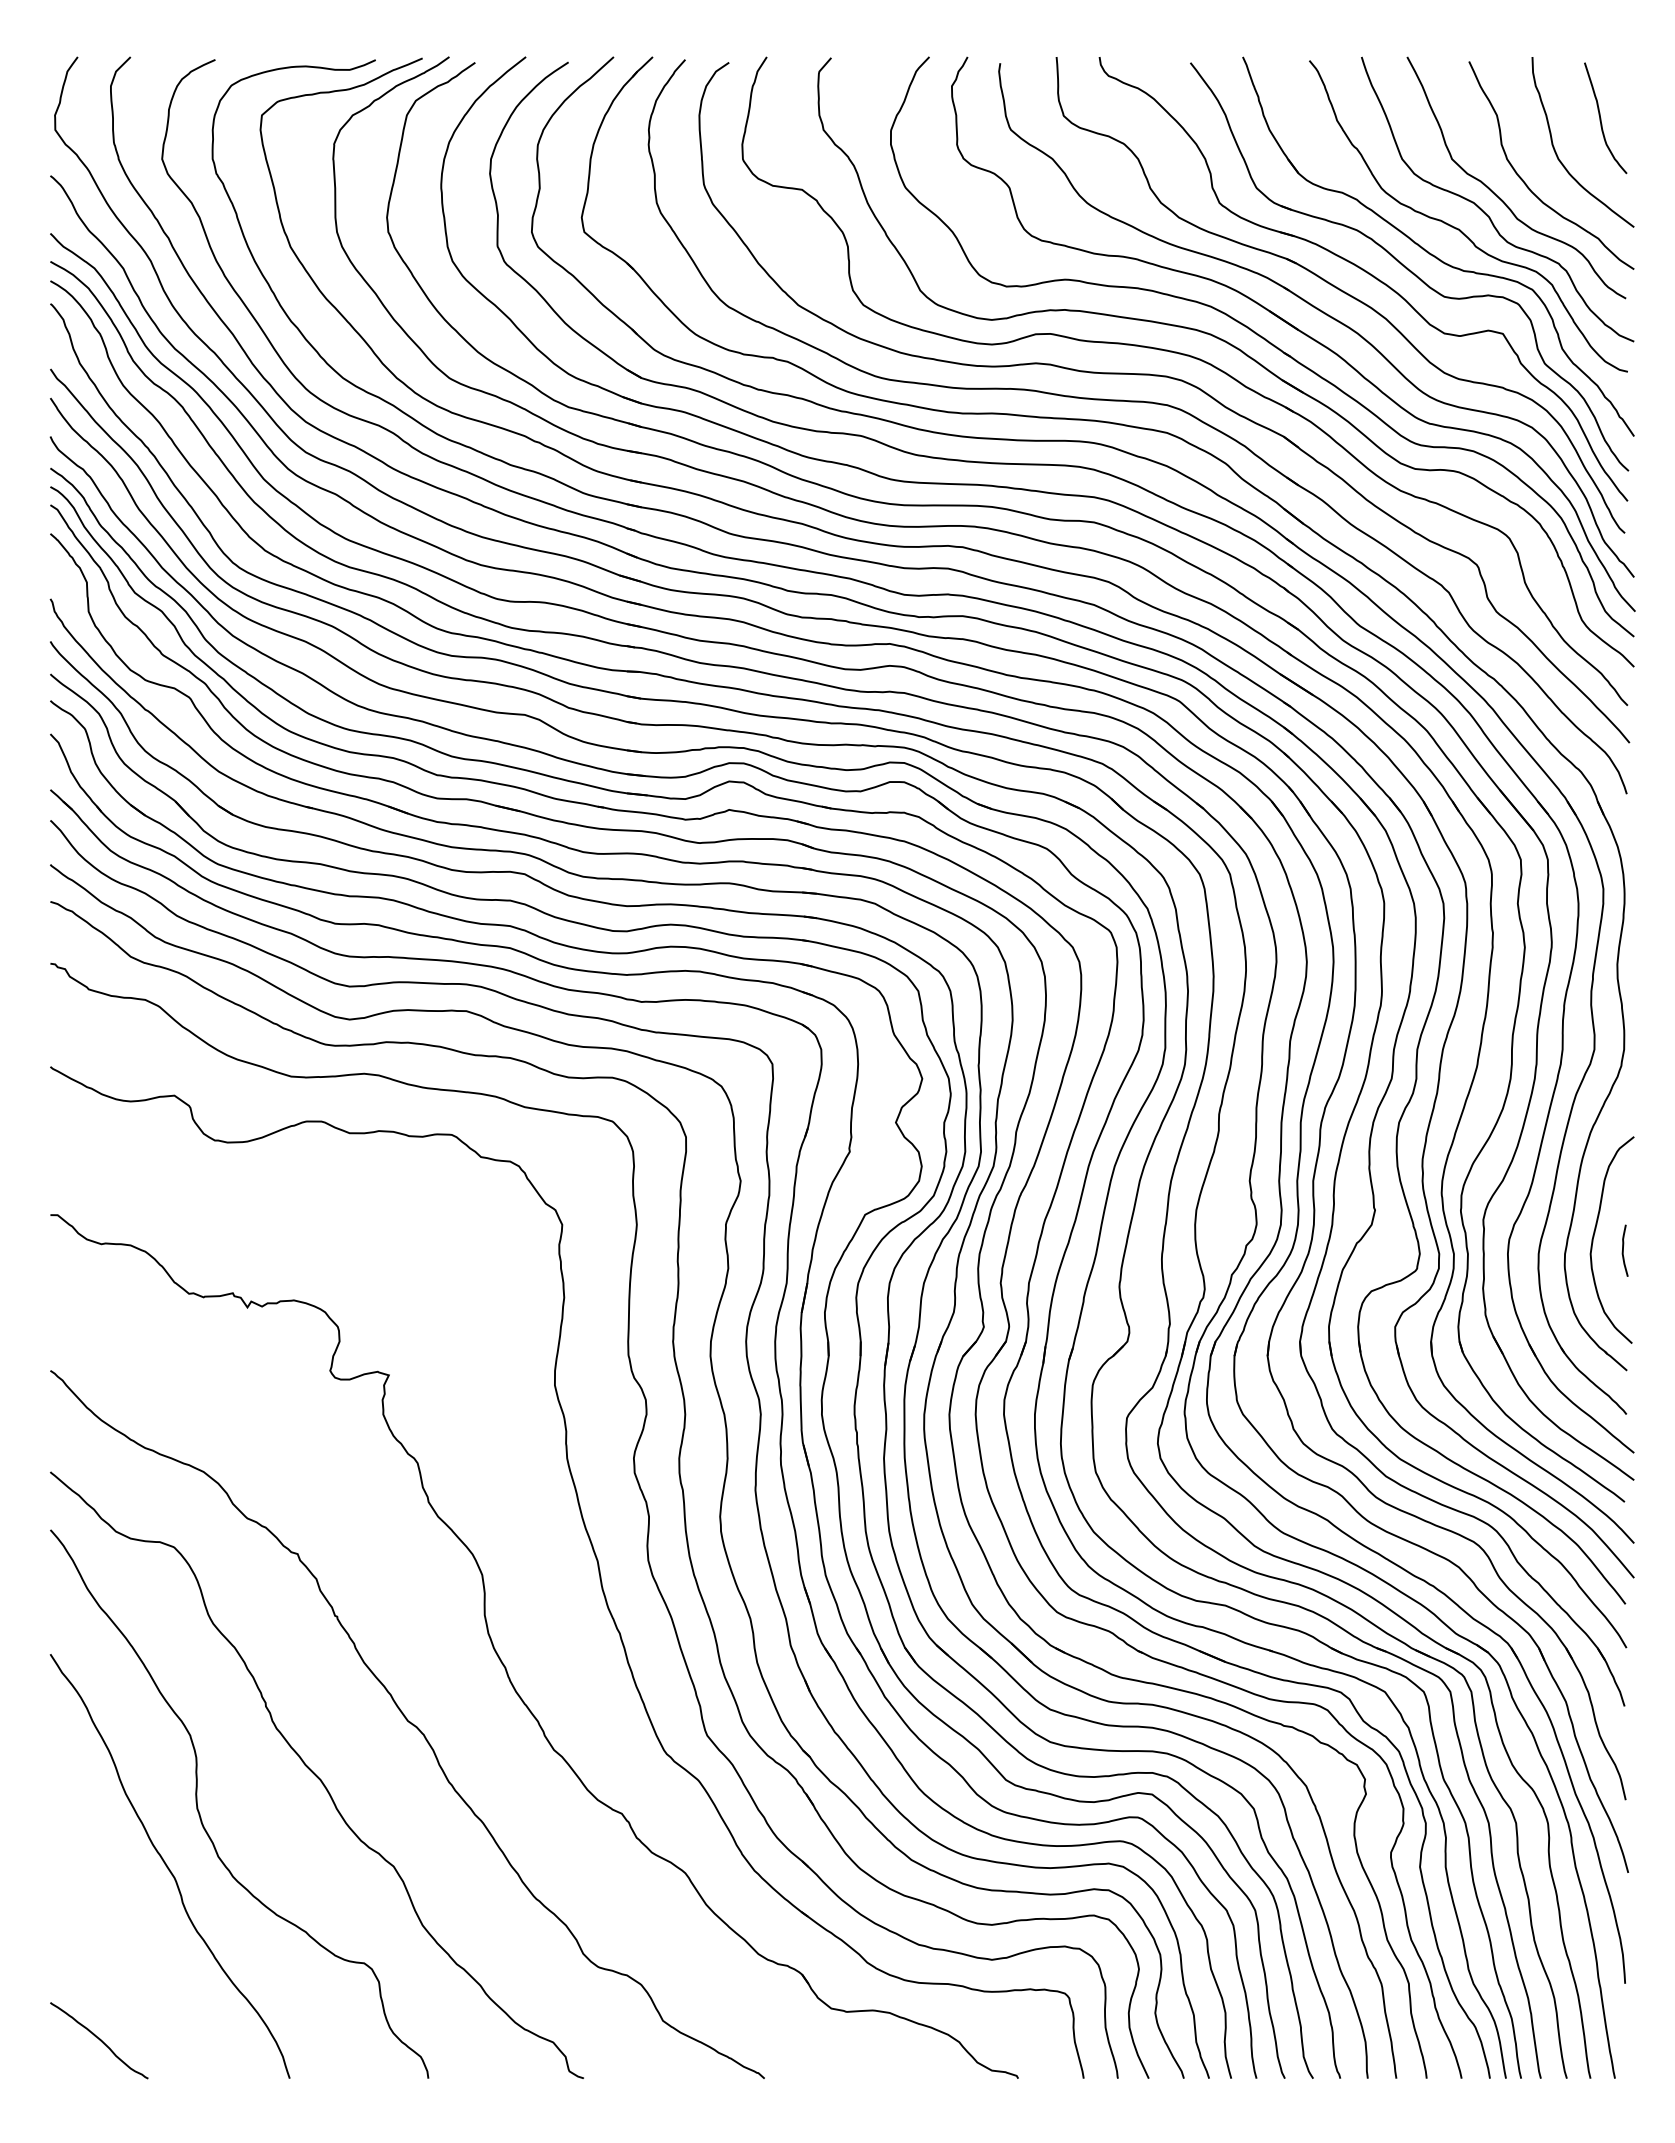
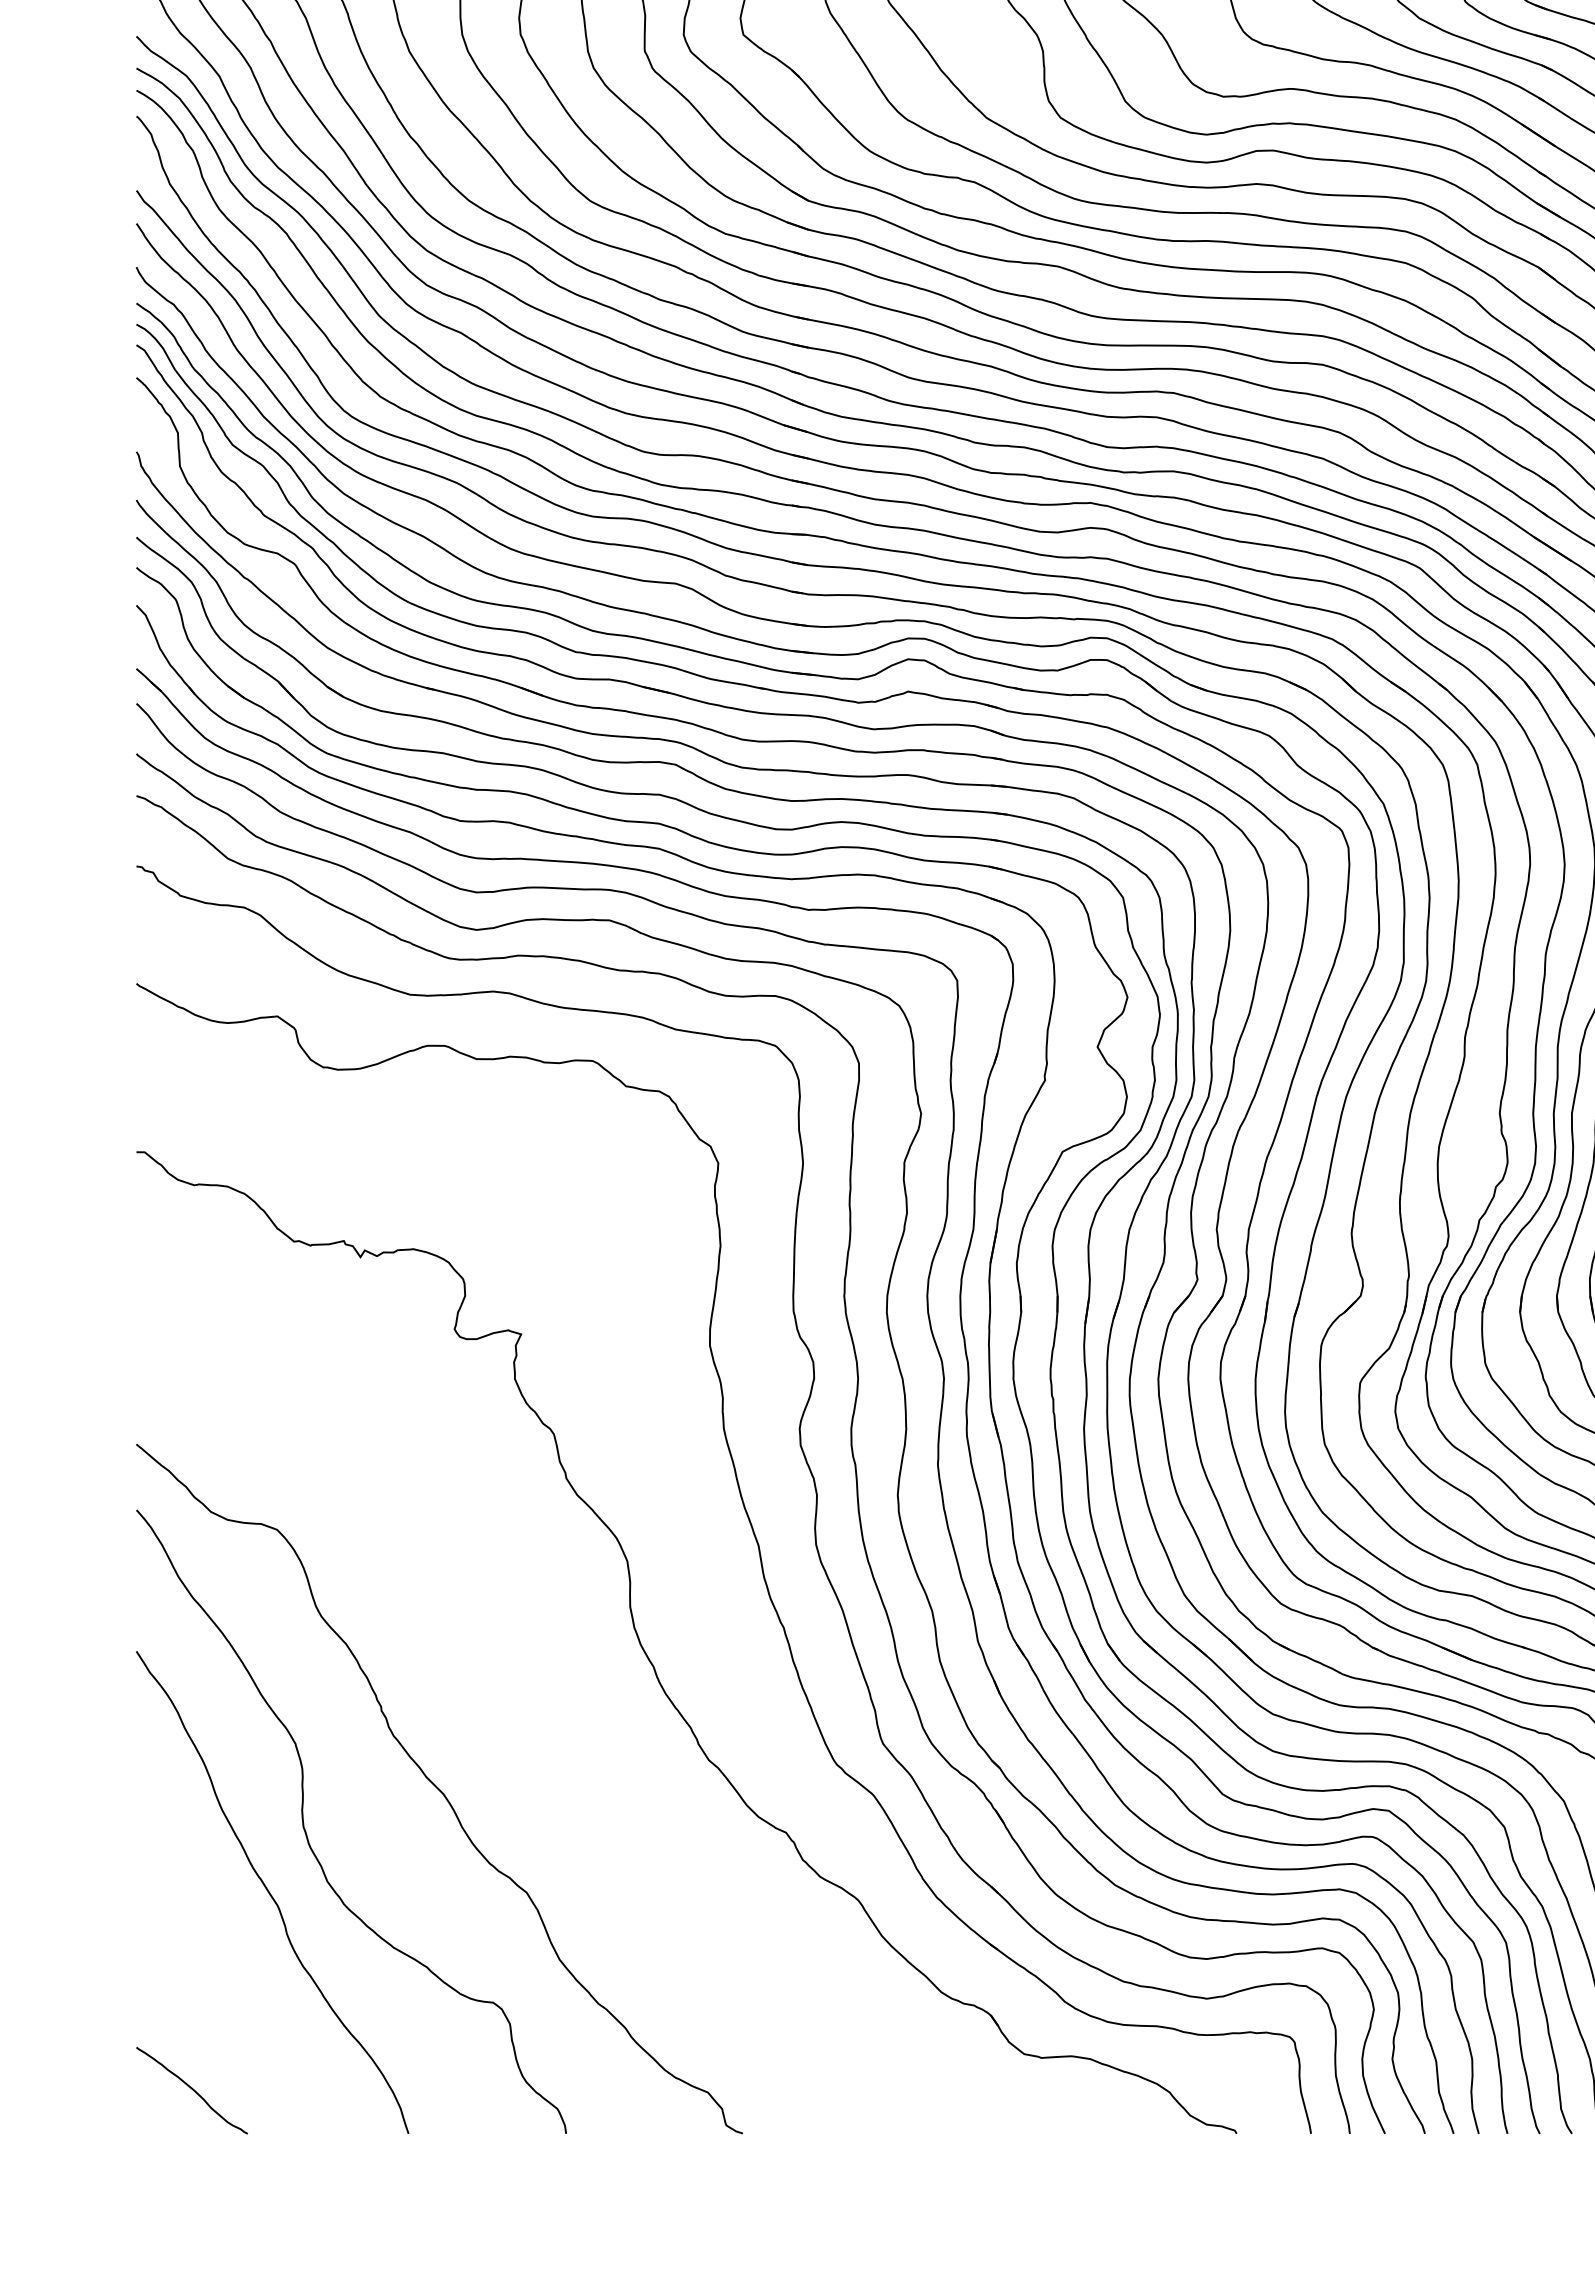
curve: (408, 1722) -> (543, 1728), removed

